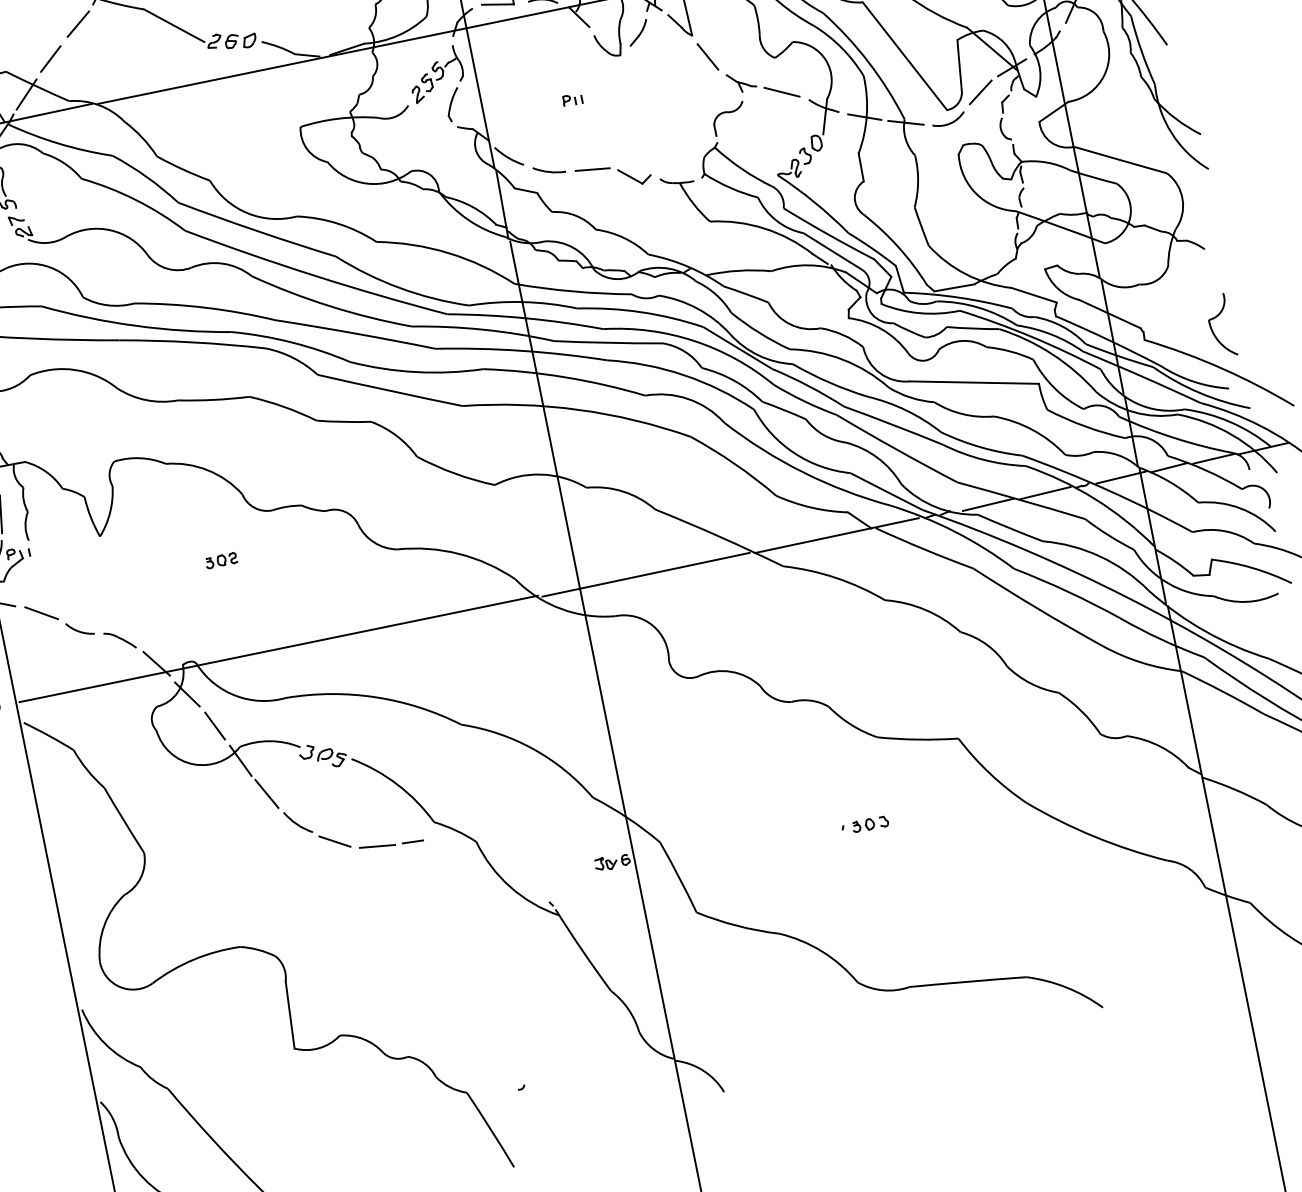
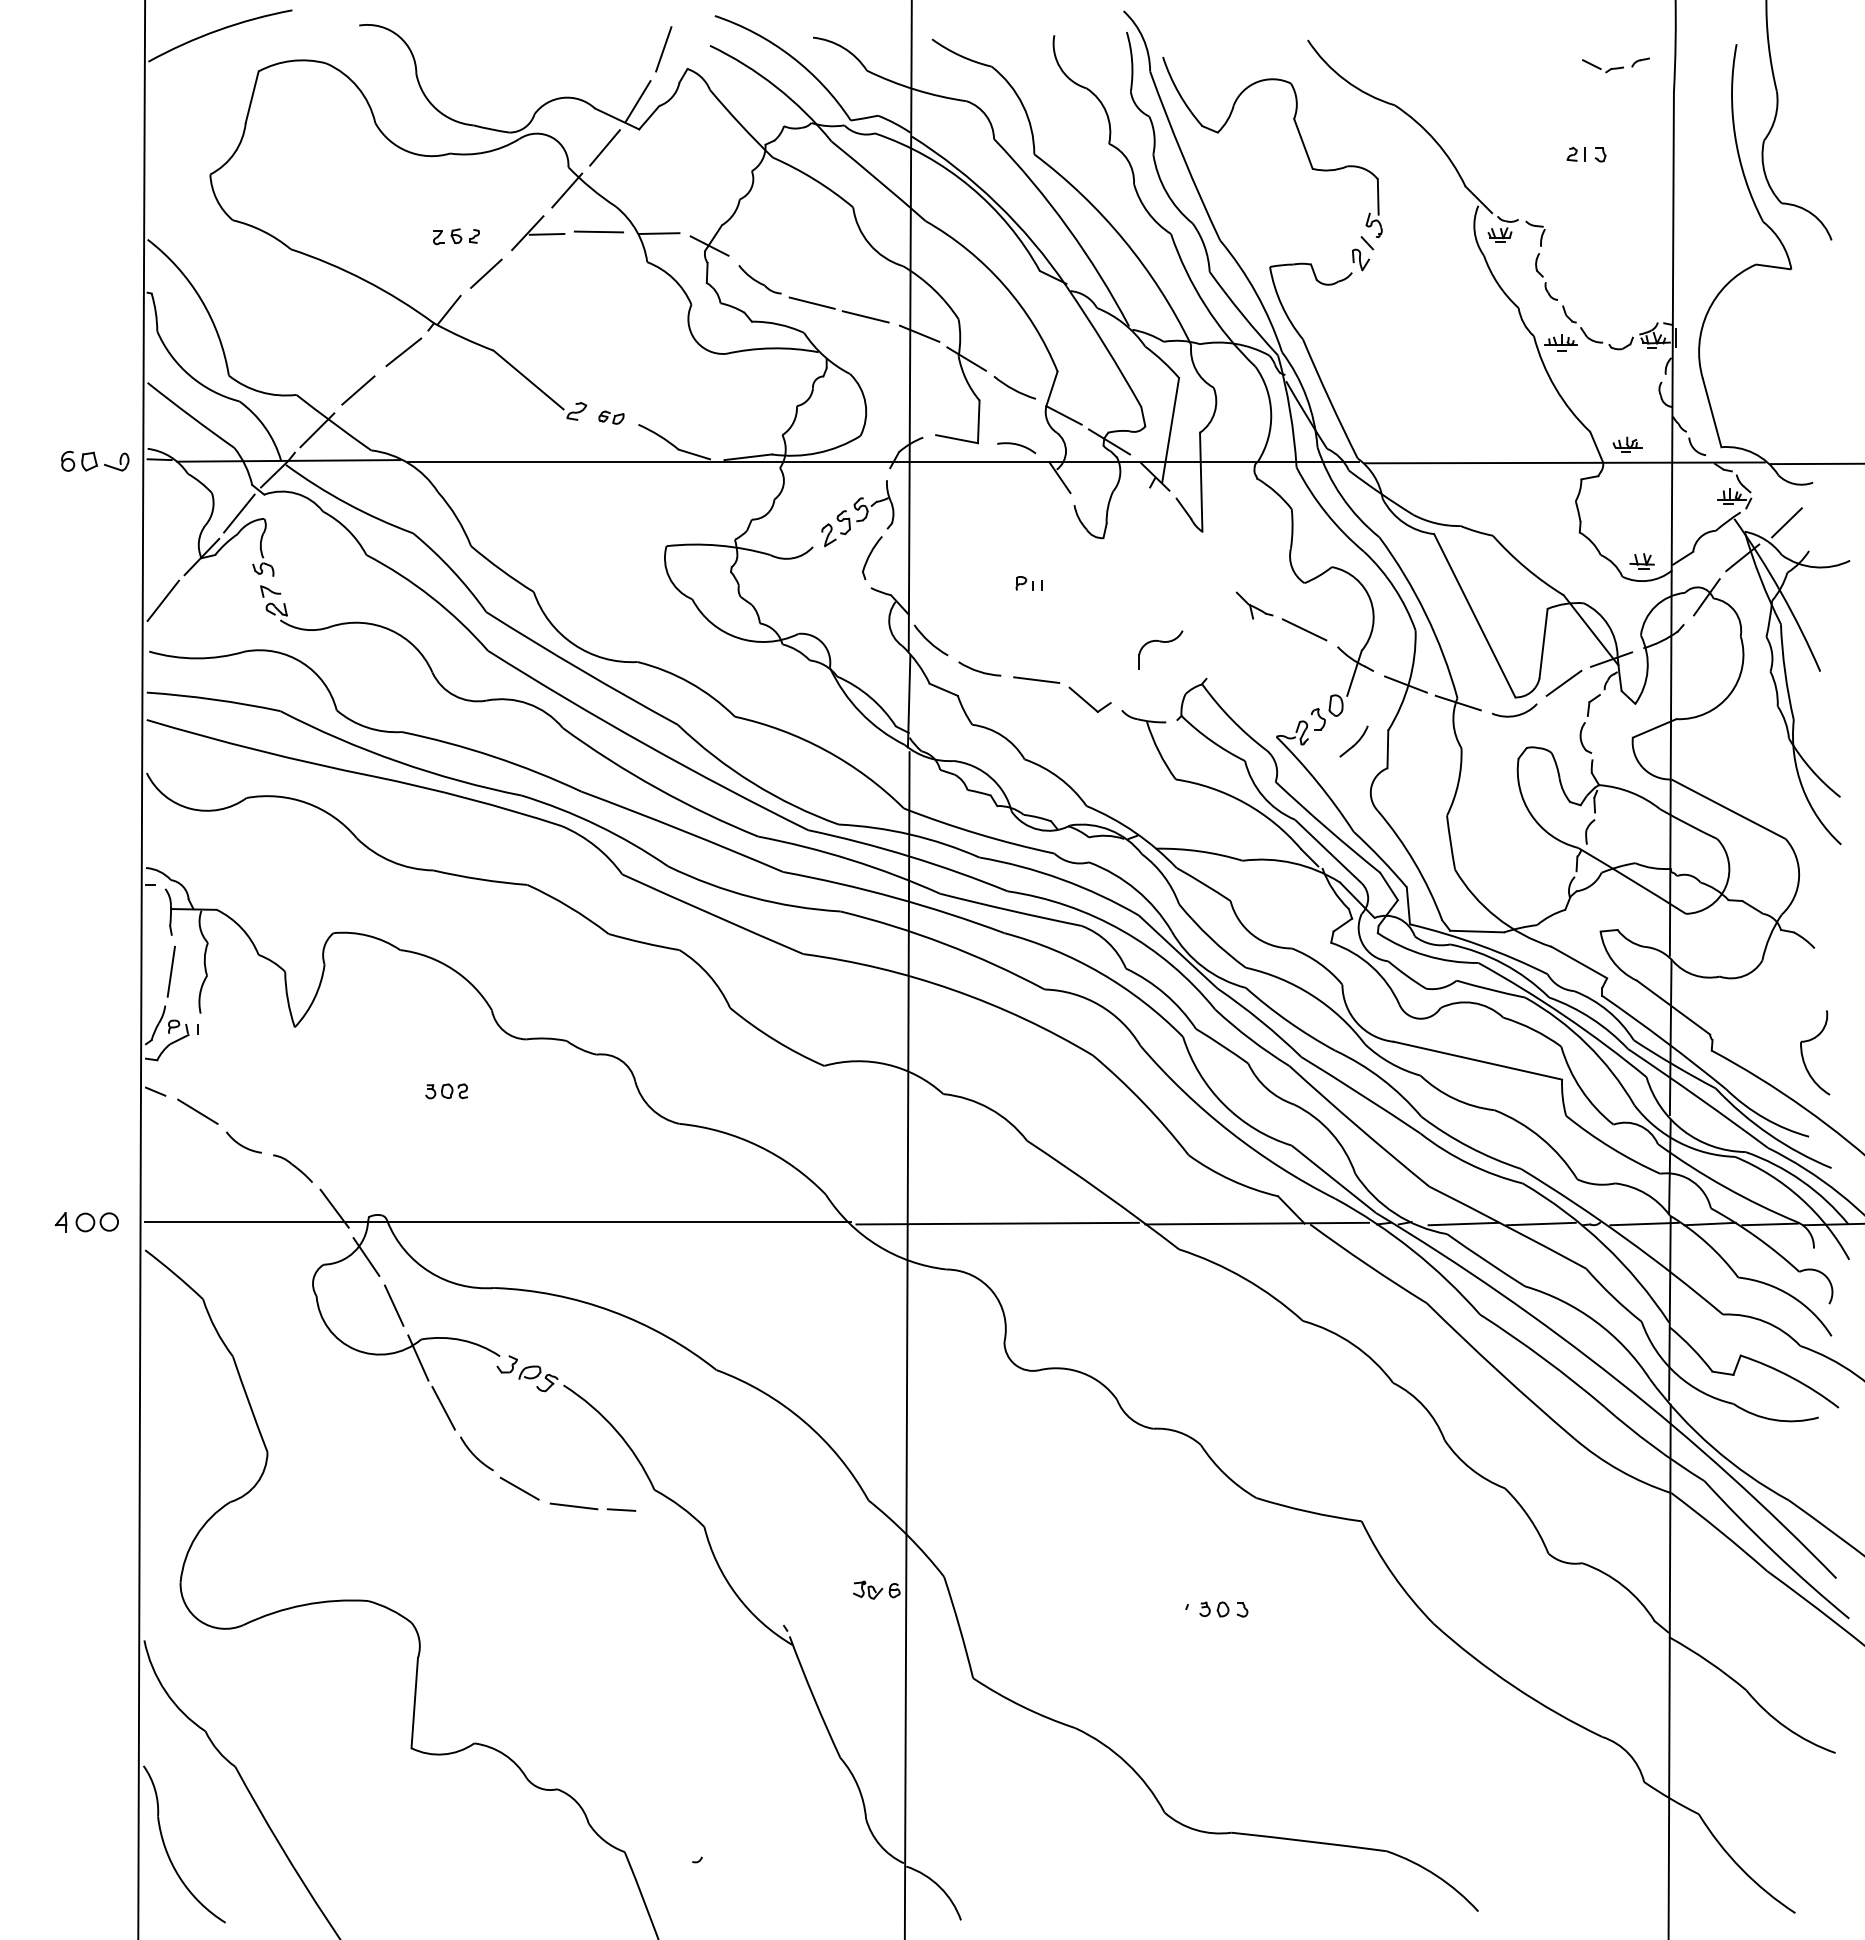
part: (638, 32) -> (1353, 741), moved
part: (240, 40) -> (611, 417), size x0.6
line: (708, 56) -> (1217, 563), removed
part: (728, 113) -> (1160, 642), moved

